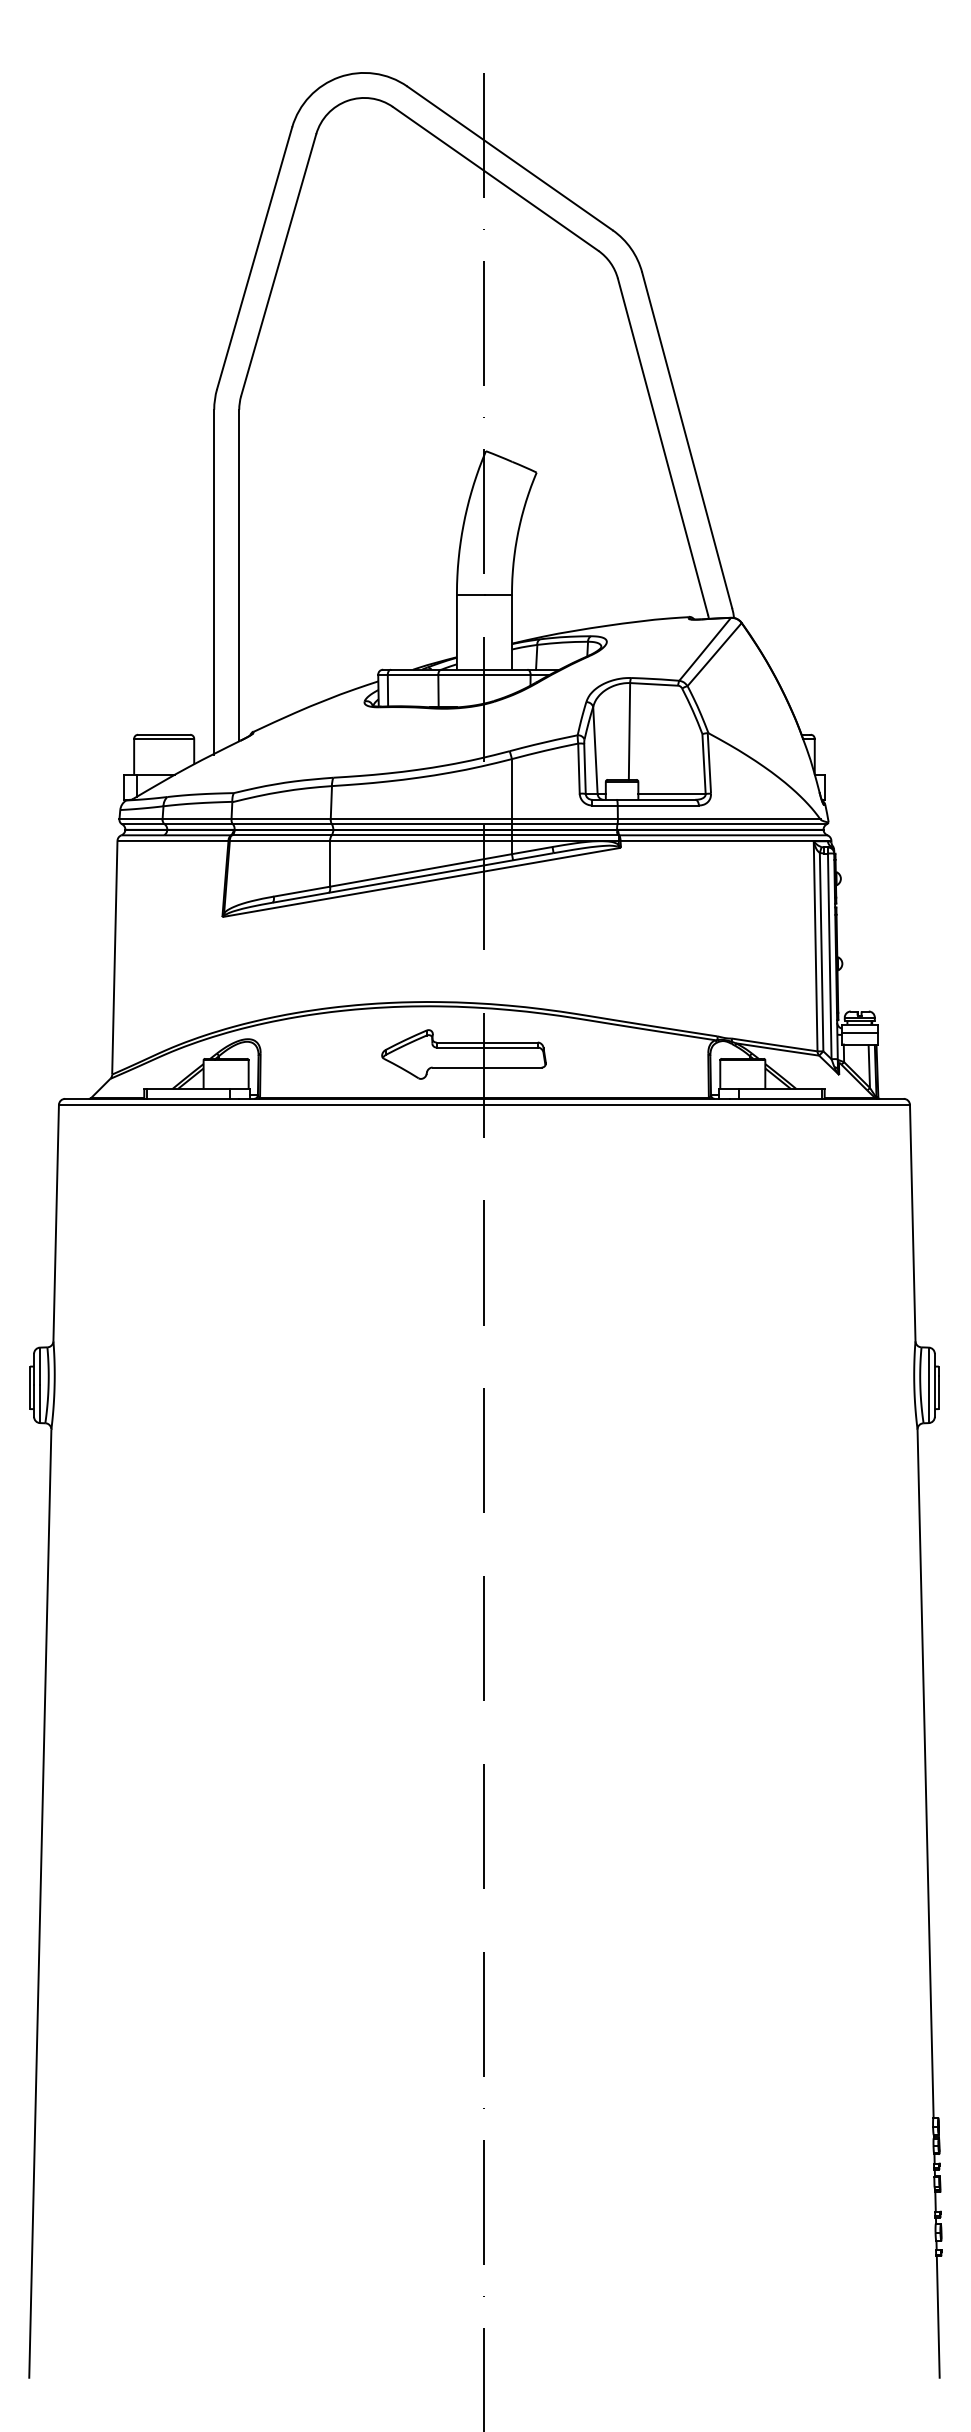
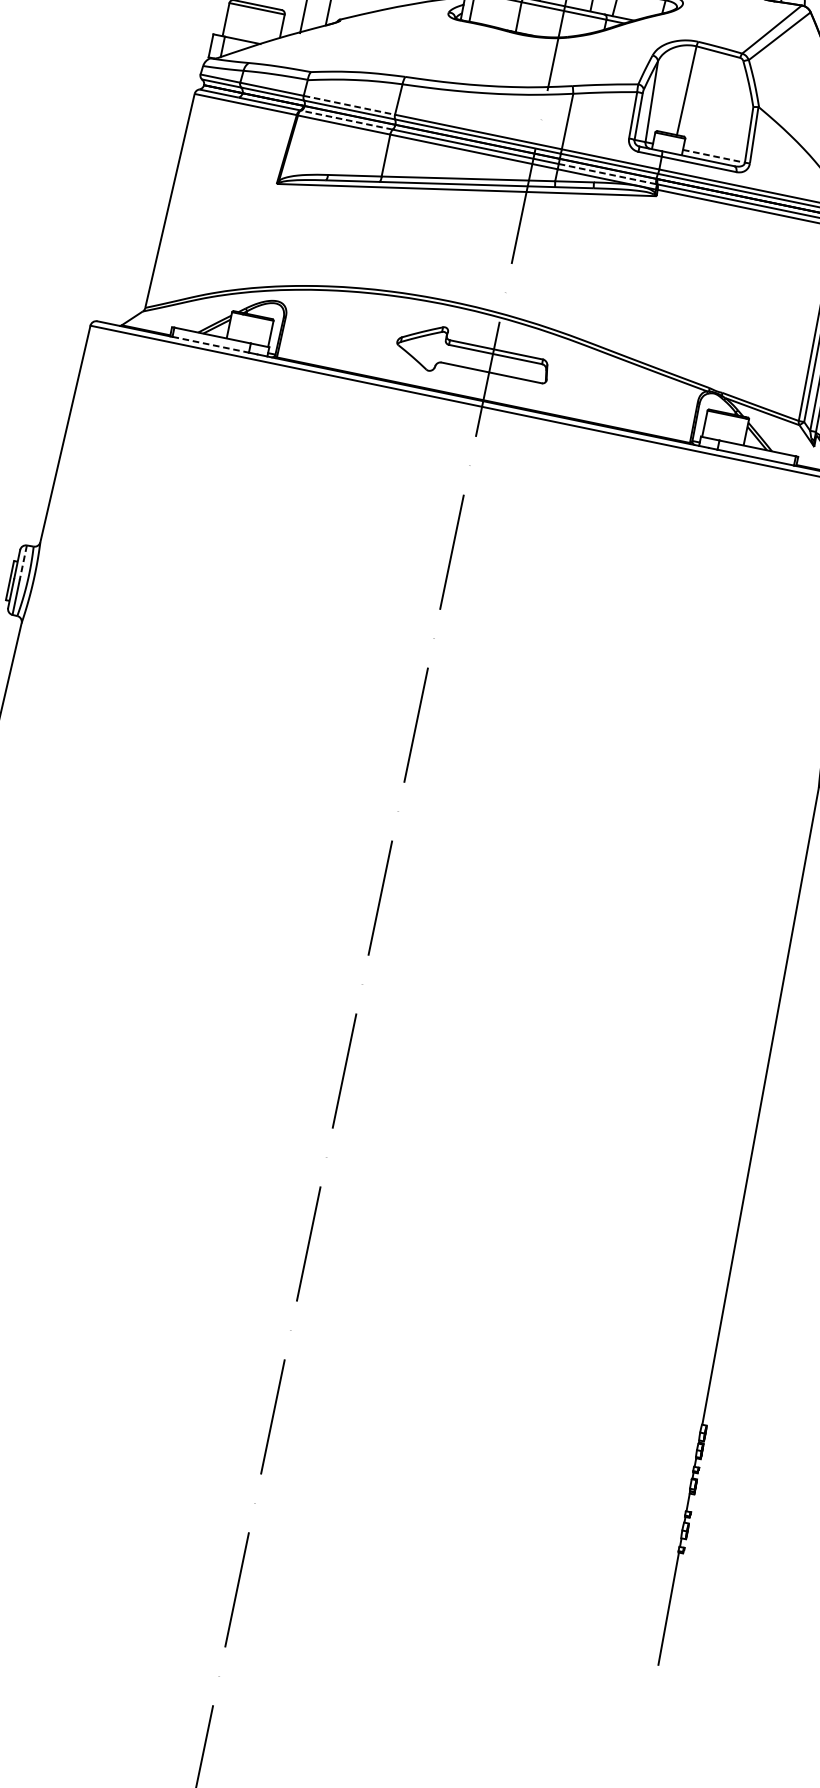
line: (672, 793) -> (714, 156), solid -> dashed
line: (281, 819) -> (349, 105), solid -> dashed
line: (282, 835) -> (347, 120), solid -> dashed
line: (564, 835) -> (607, 174), solid -> dashed
line: (188, 1098) -> (210, 344), solid -> dashed
line: (40, 1366) -> (23, 562), solid -> dashed

